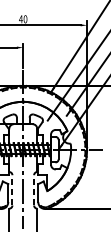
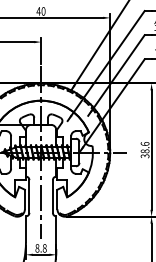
line: (12, 190) -> (29, 196), dashed -> solid
line: (33, 190) -> (52, 196), dashed -> solid

